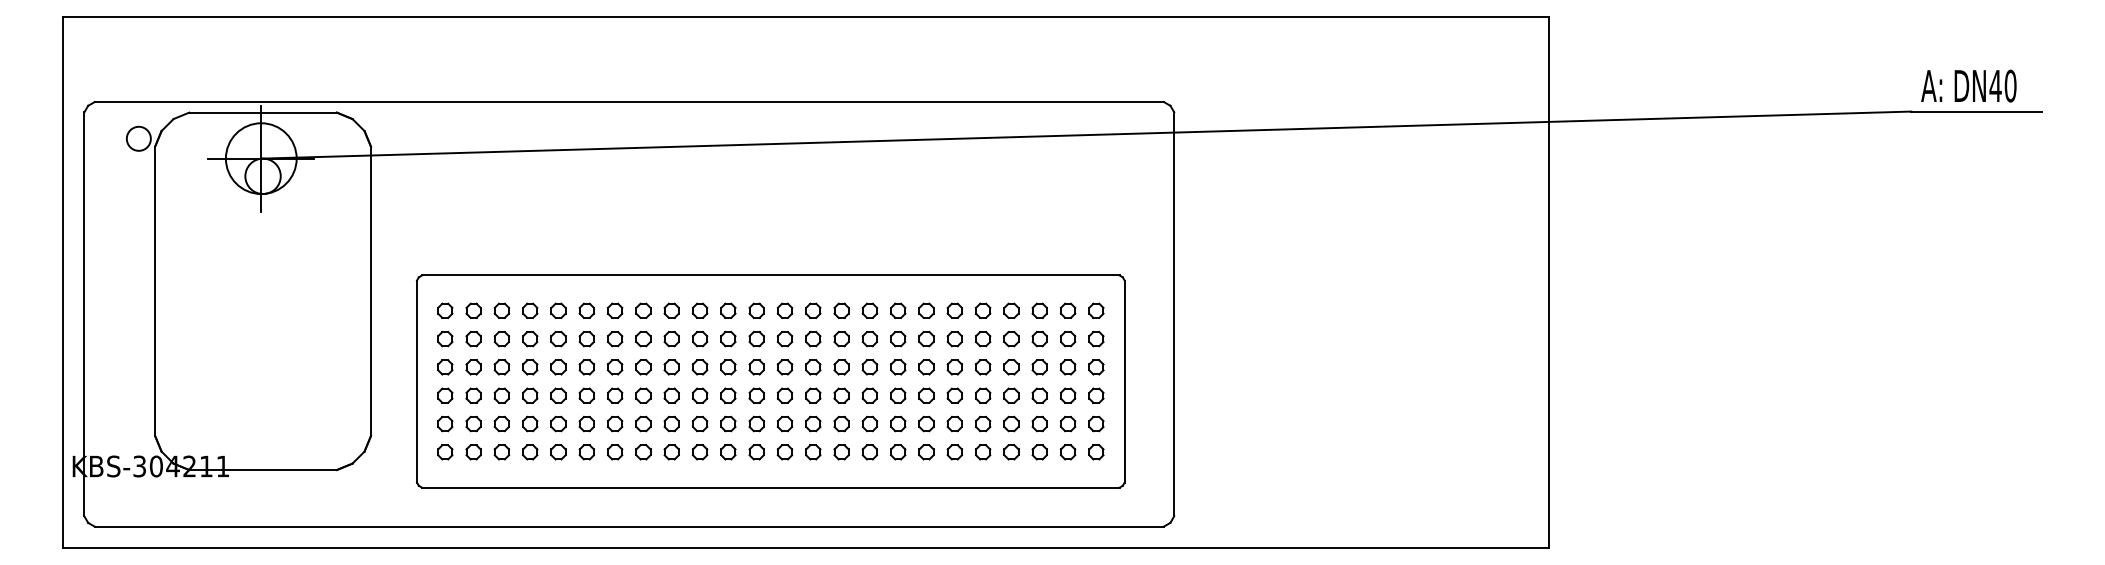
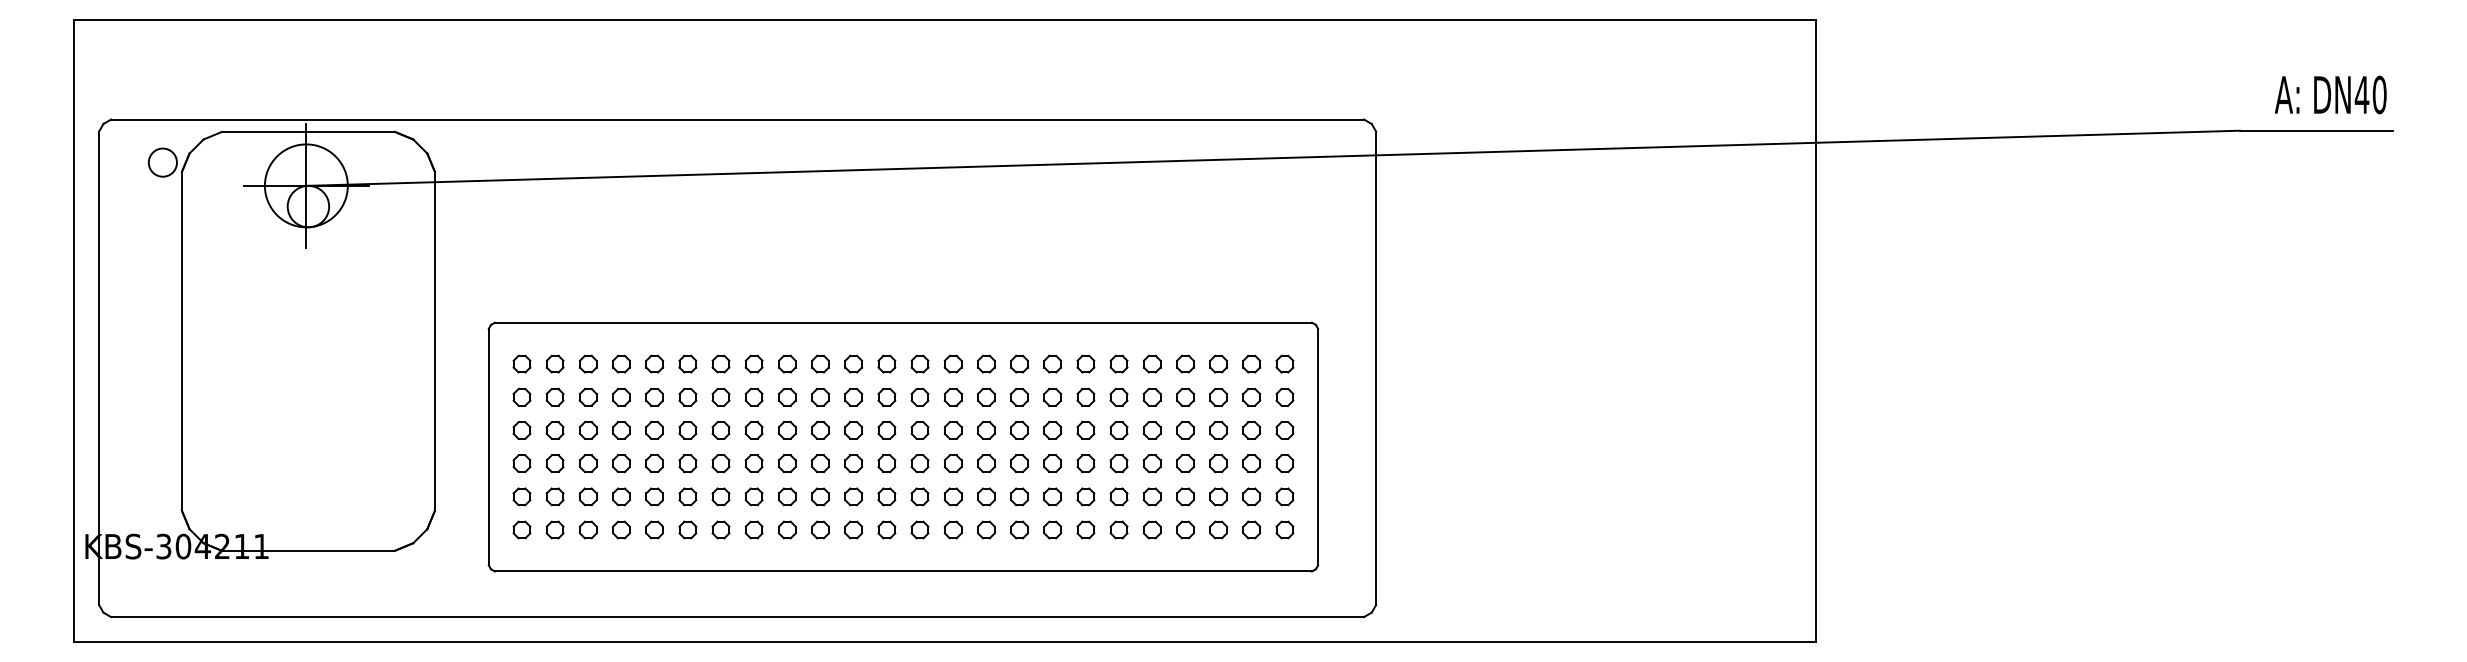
text: (1968, 85) -> (2330, 94), moved

